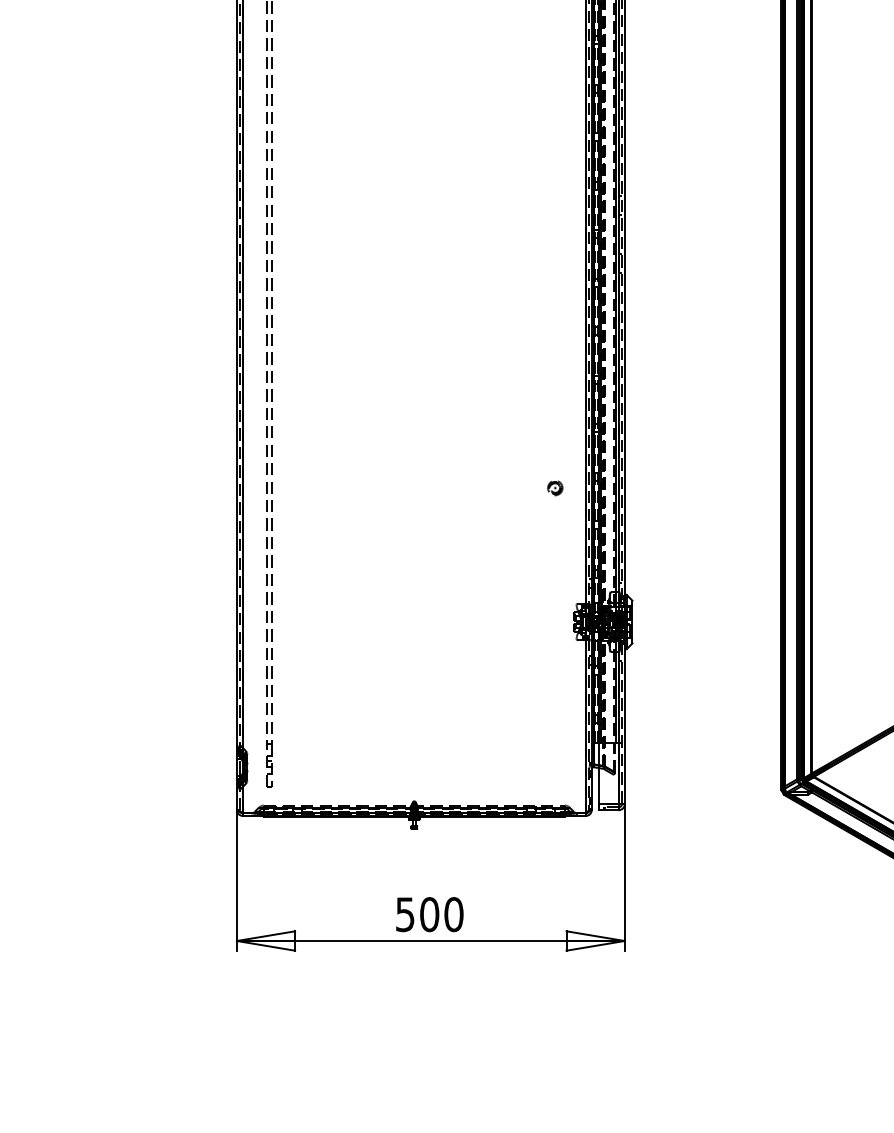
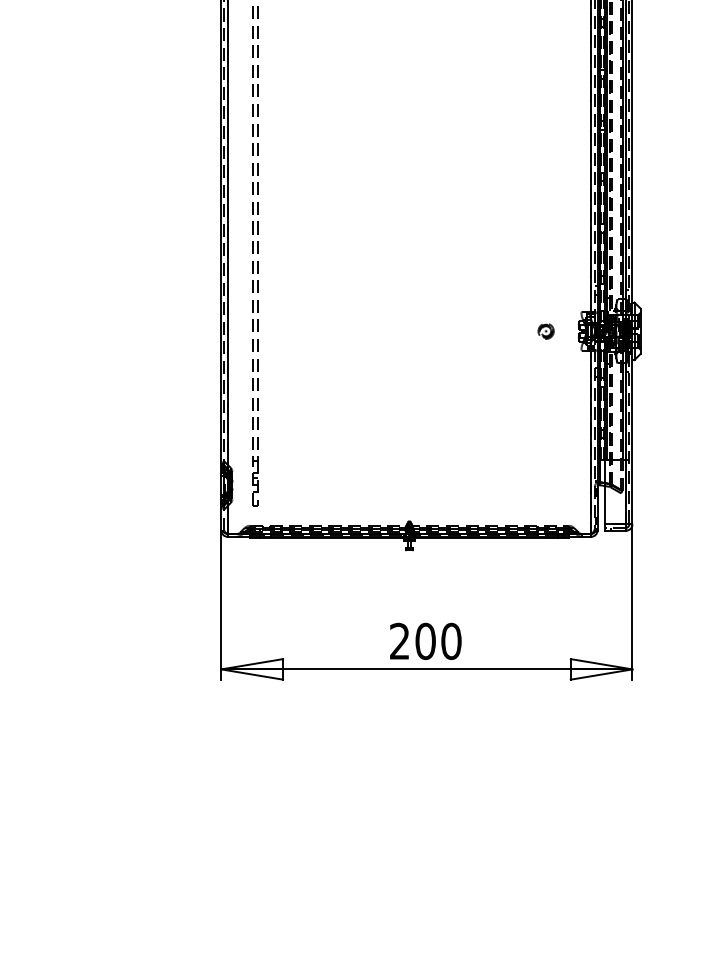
part: (555, 488) -> (546, 331), moved
text: (405, 914) -> (400, 641), 500 -> 200

